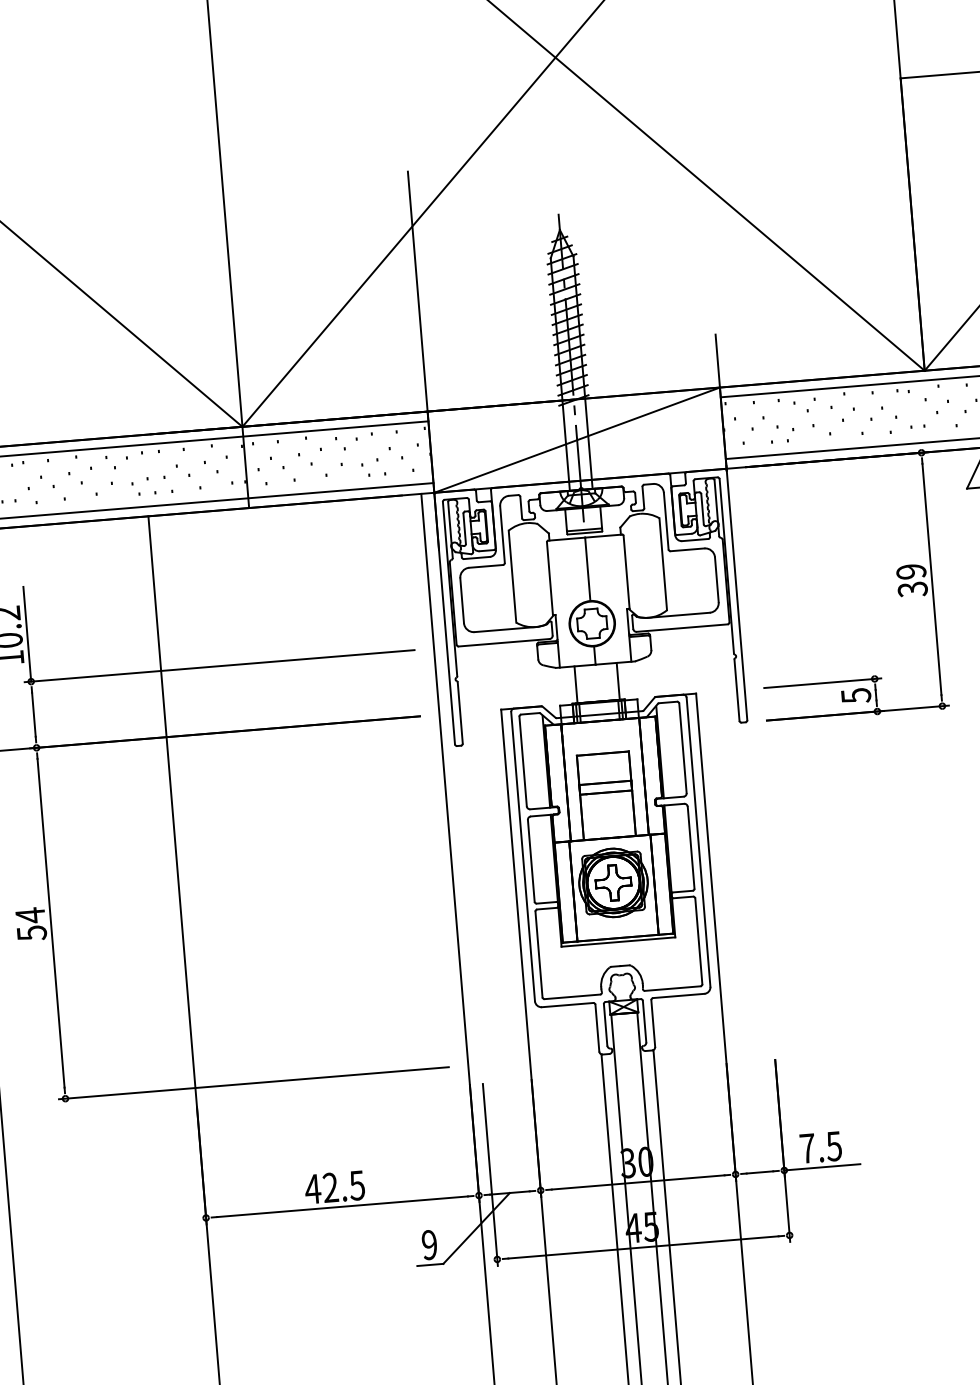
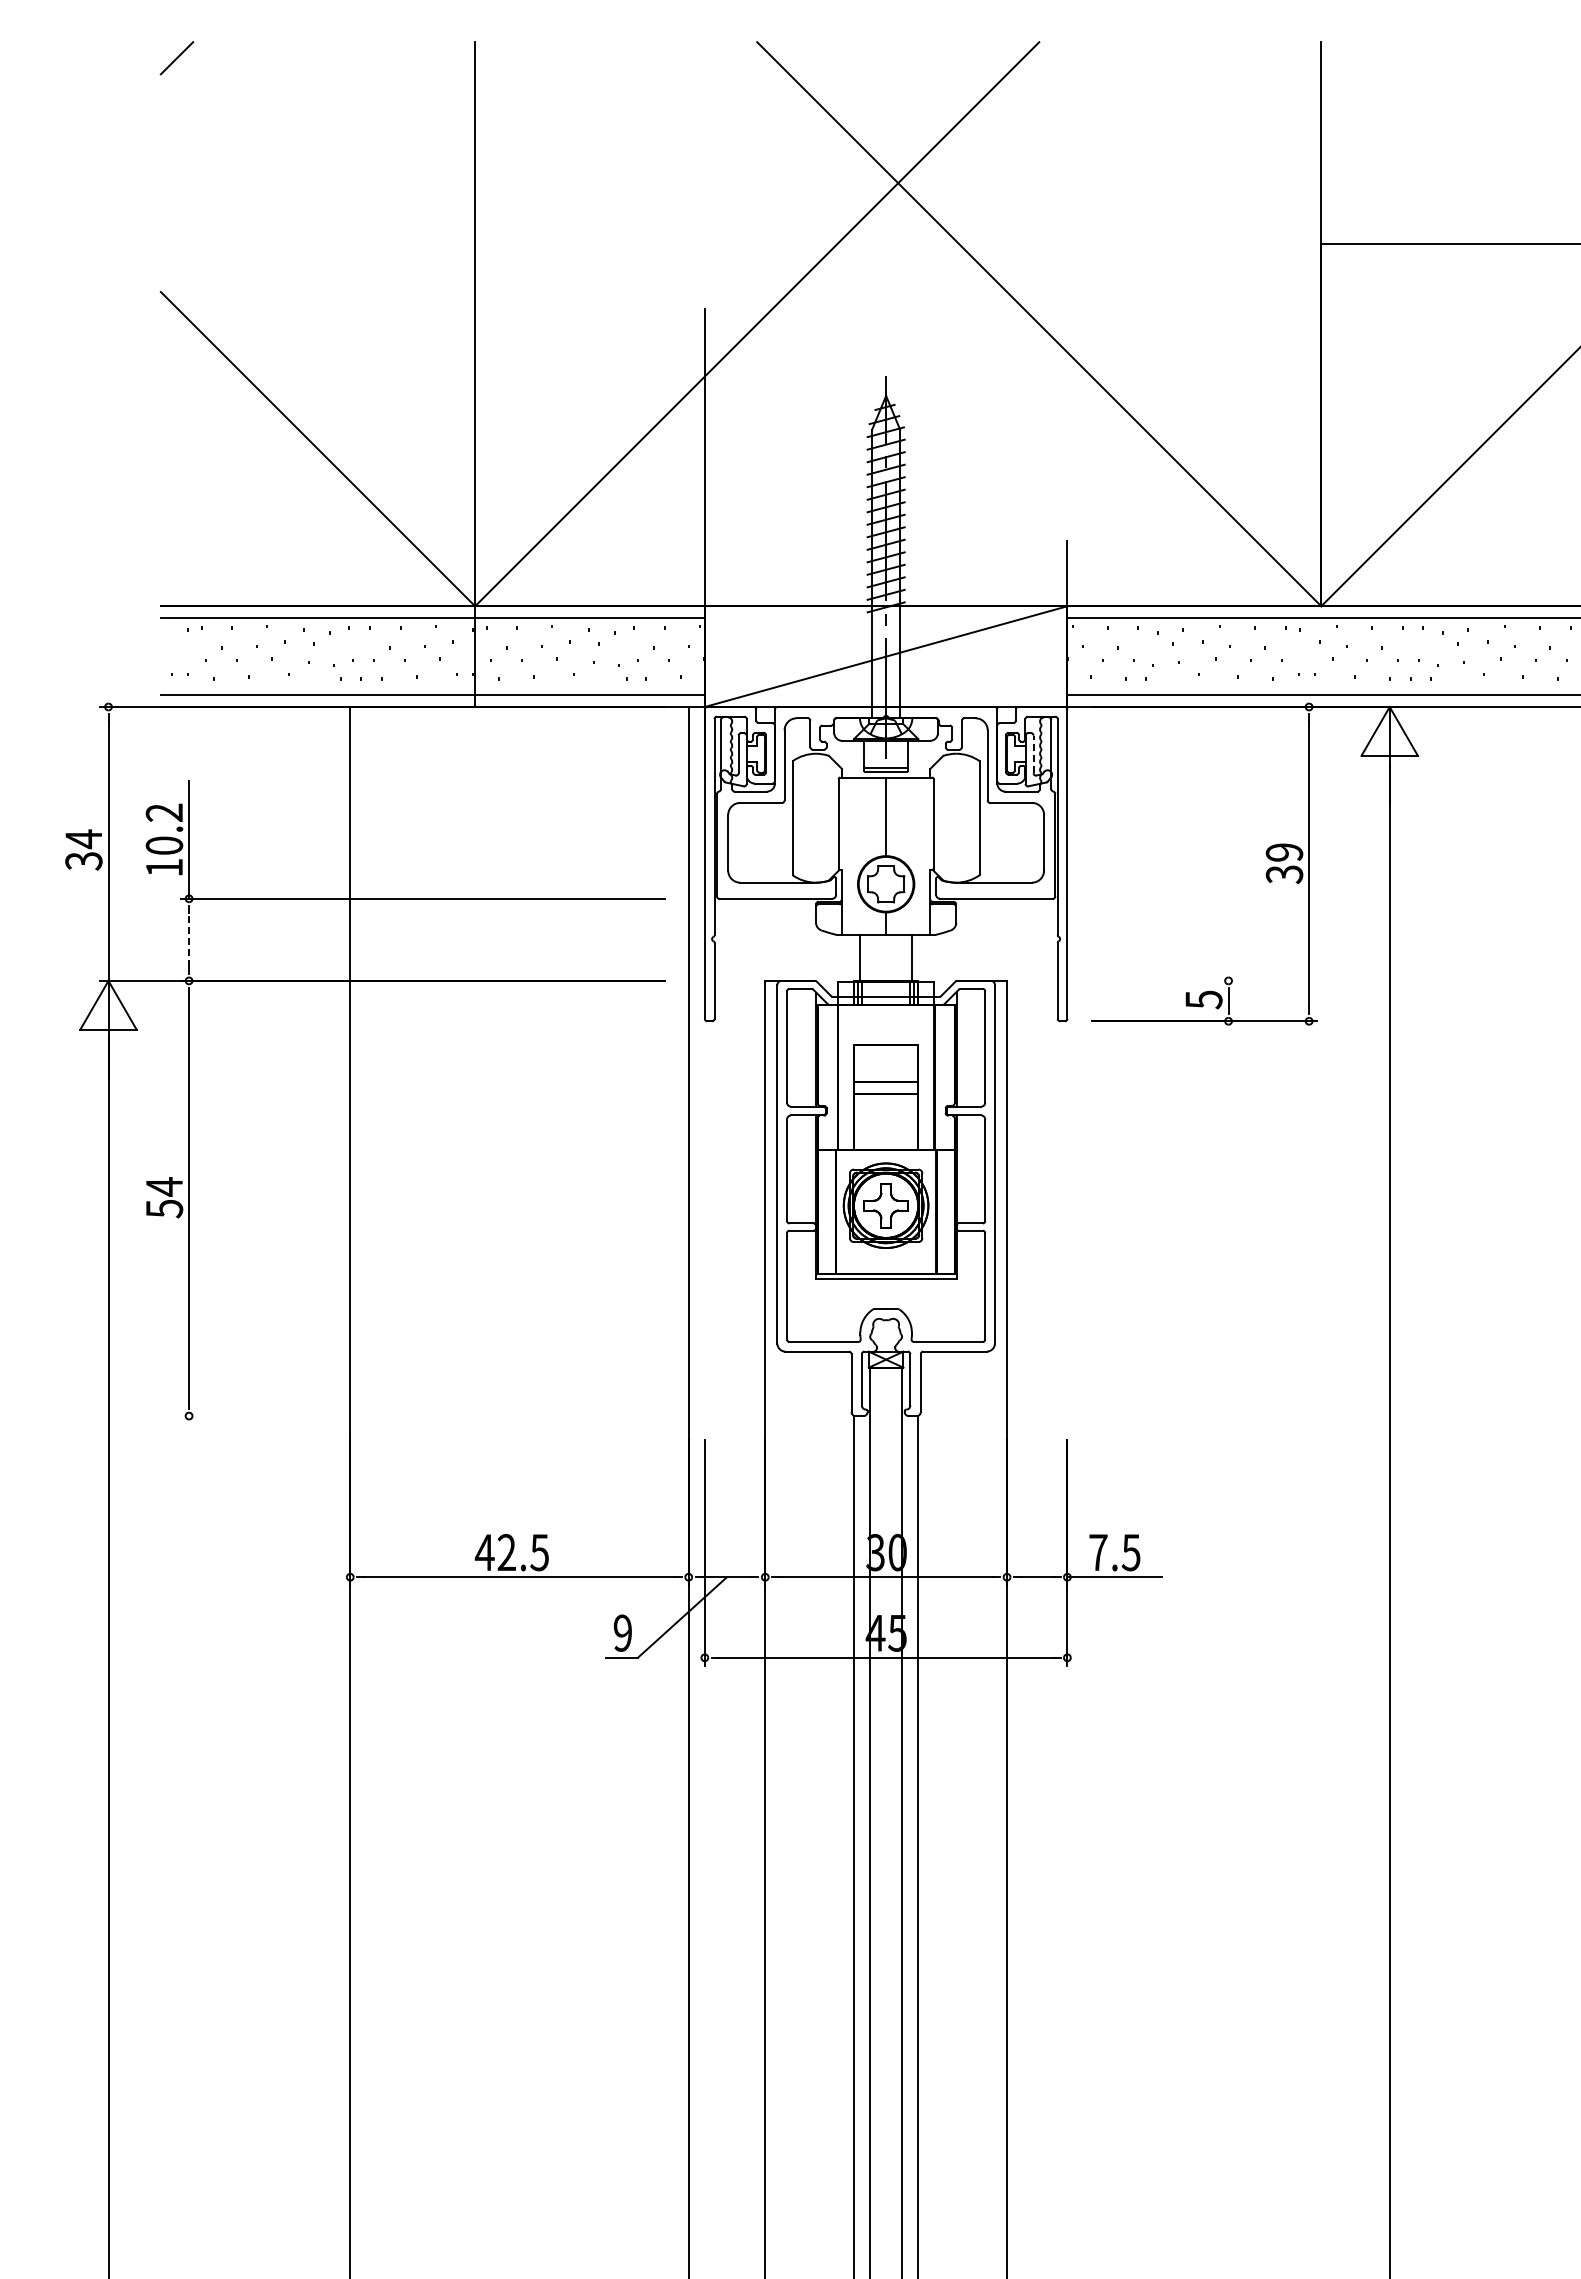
line: (702, 509) -> (1033, 754), solid -> dashed
line: (822, 682) -> (1163, 980), removed
line: (34, 714) -> (189, 939), solid -> dashed
line: (253, 1083) -> (422, 1416), removed

